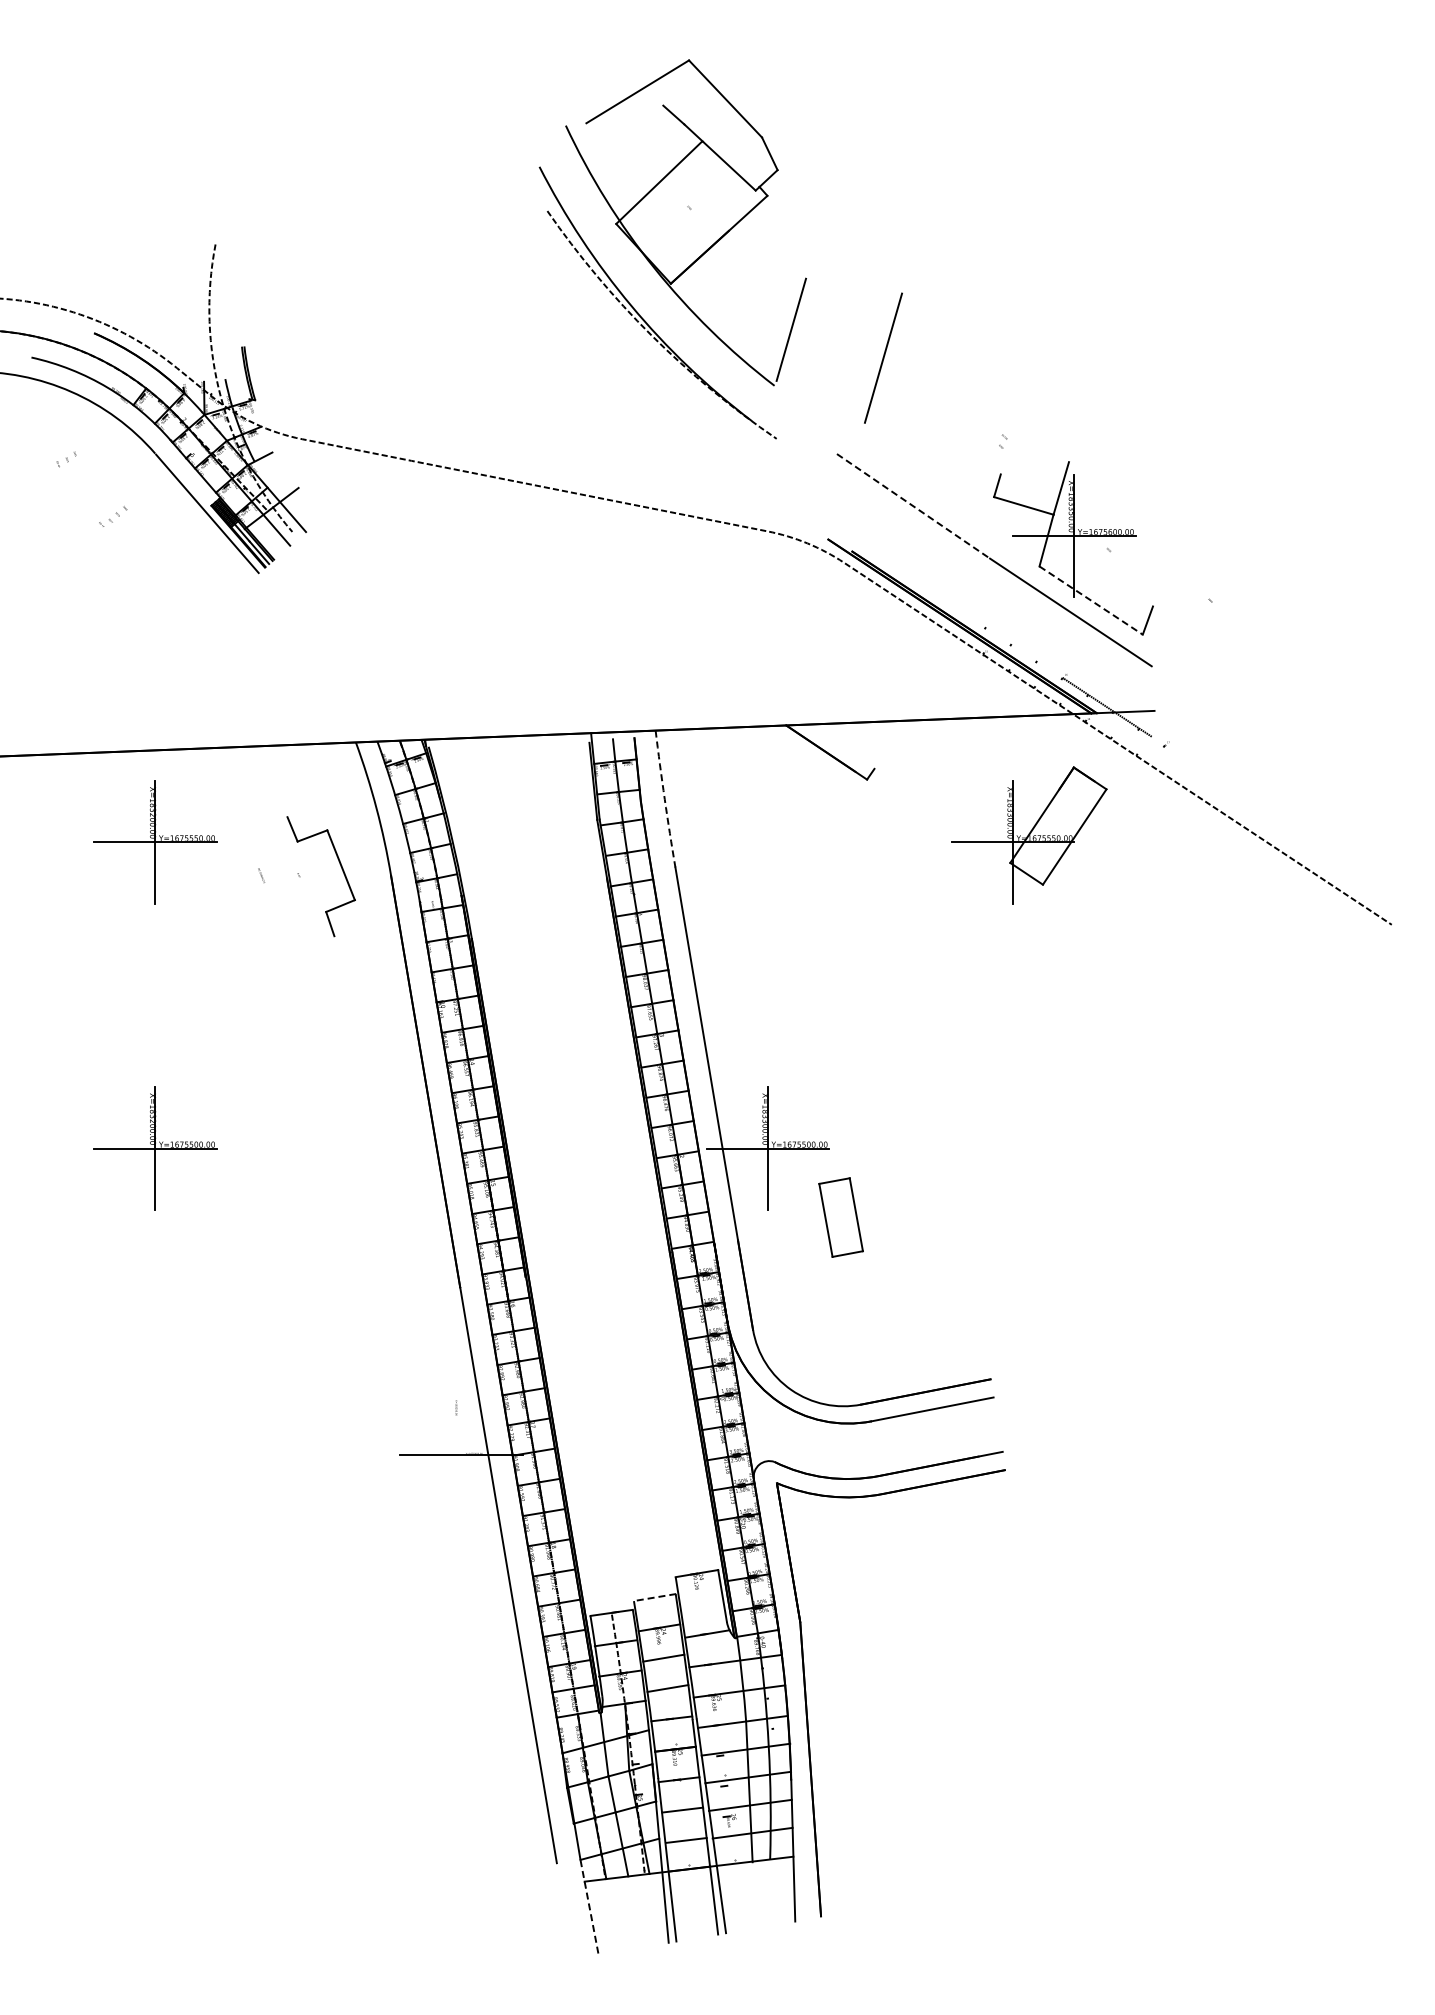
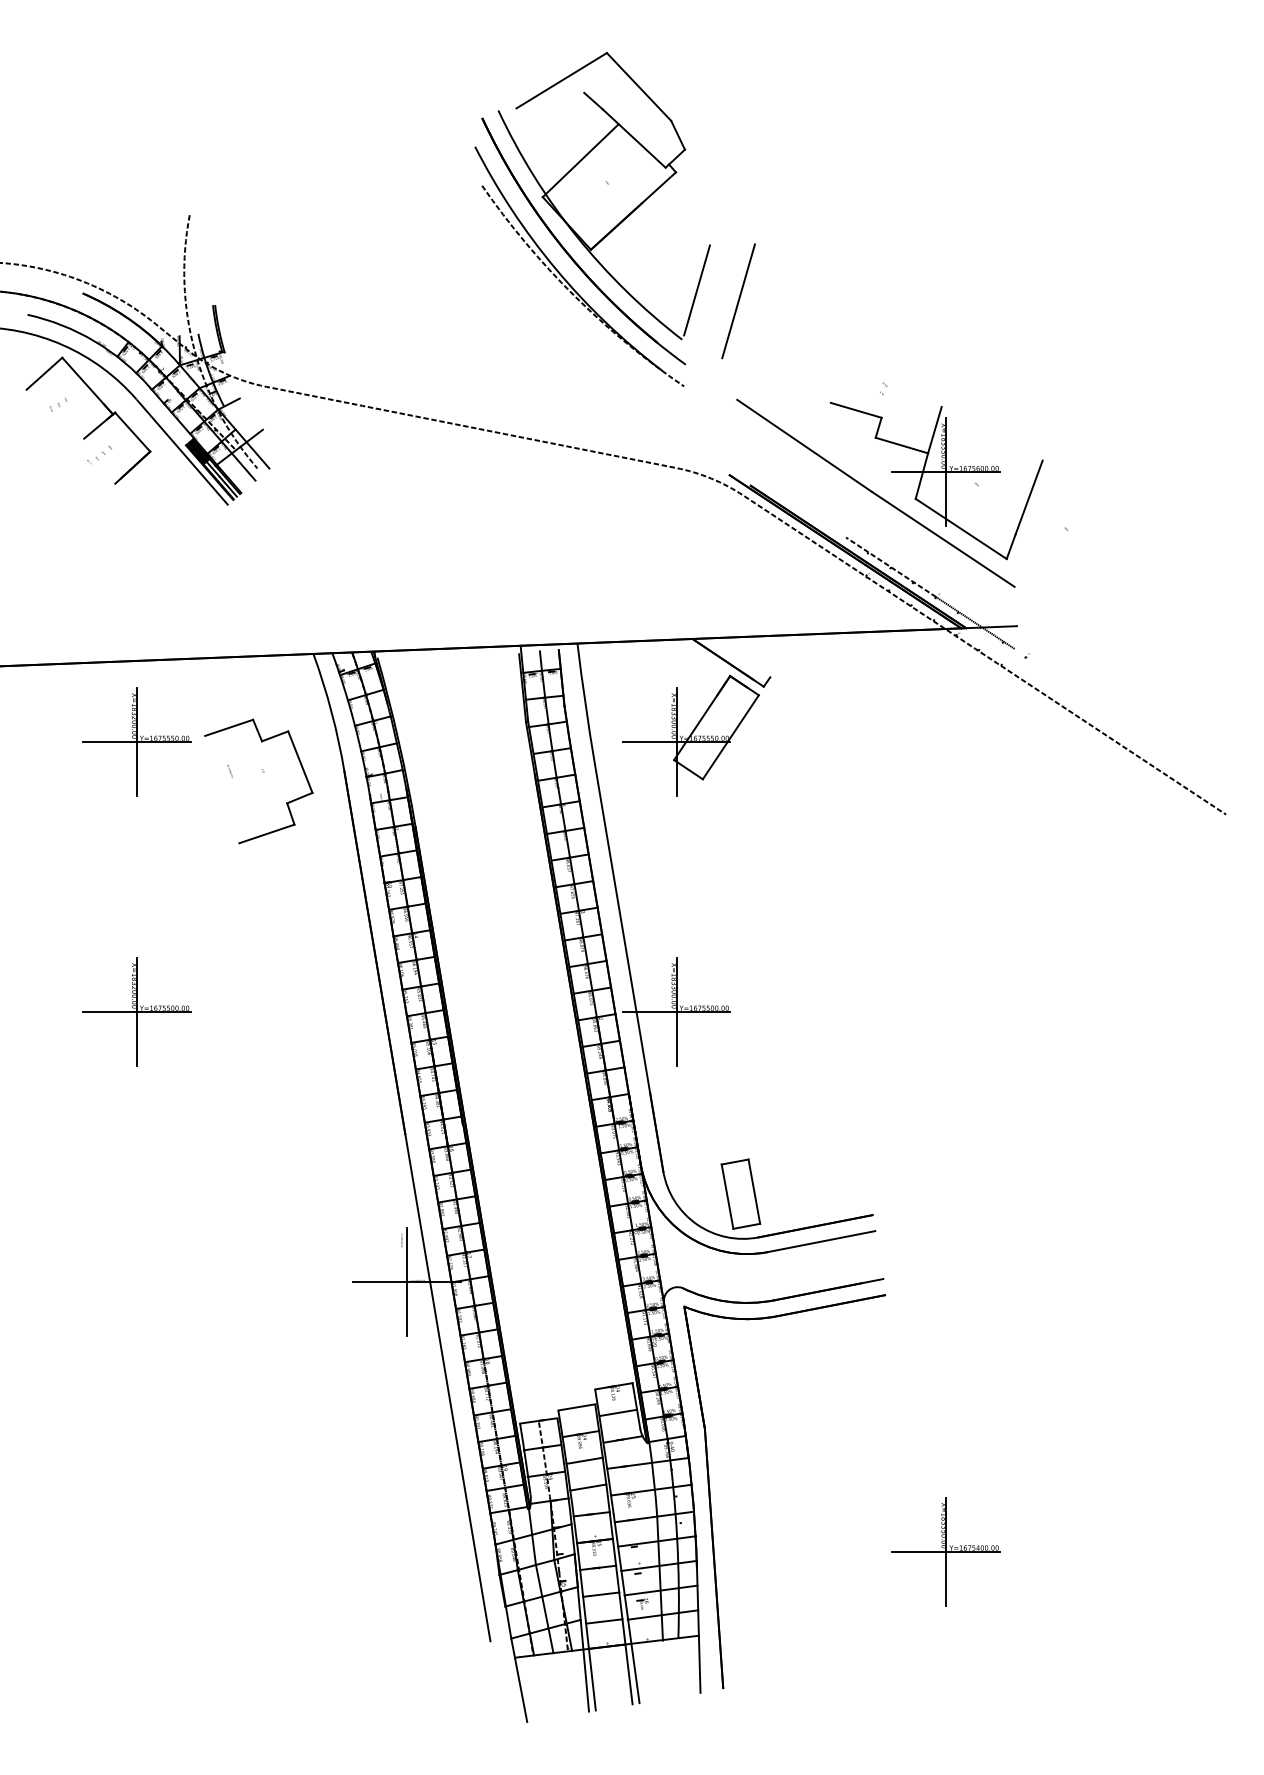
part: (646, 288) -> (569, 253), added
line: (883, 357) -> (738, 300), moved
line: (971, 465) -> (855, 409), added
part: (106, 487) -> (93, 429), added
line: (913, 506) -> (804, 446), dashed -> solid
line: (1168, 564) -> (1029, 497), added
line: (1091, 600) -> (961, 528), dashed -> solid
line: (1011, 643) -> (891, 566), added
arc: (664, 799) -> (585, 704), dashed -> solid
line: (260, 826) -> (229, 728), added
part: (1029, 835) -> (691, 735), moved
line: (302, 946) -> (266, 833), added
part: (840, 1217) -> (740, 1194), moved
line: (461, 1454) -> (406, 1281), added
line: (654, 1597) -> (576, 1407), dashed -> solid
line: (702, 1603) -> (618, 1412), added
part: (1074, 1760) -> (946, 1550), added
line: (589, 1907) -> (519, 1680), dashed -> solid

